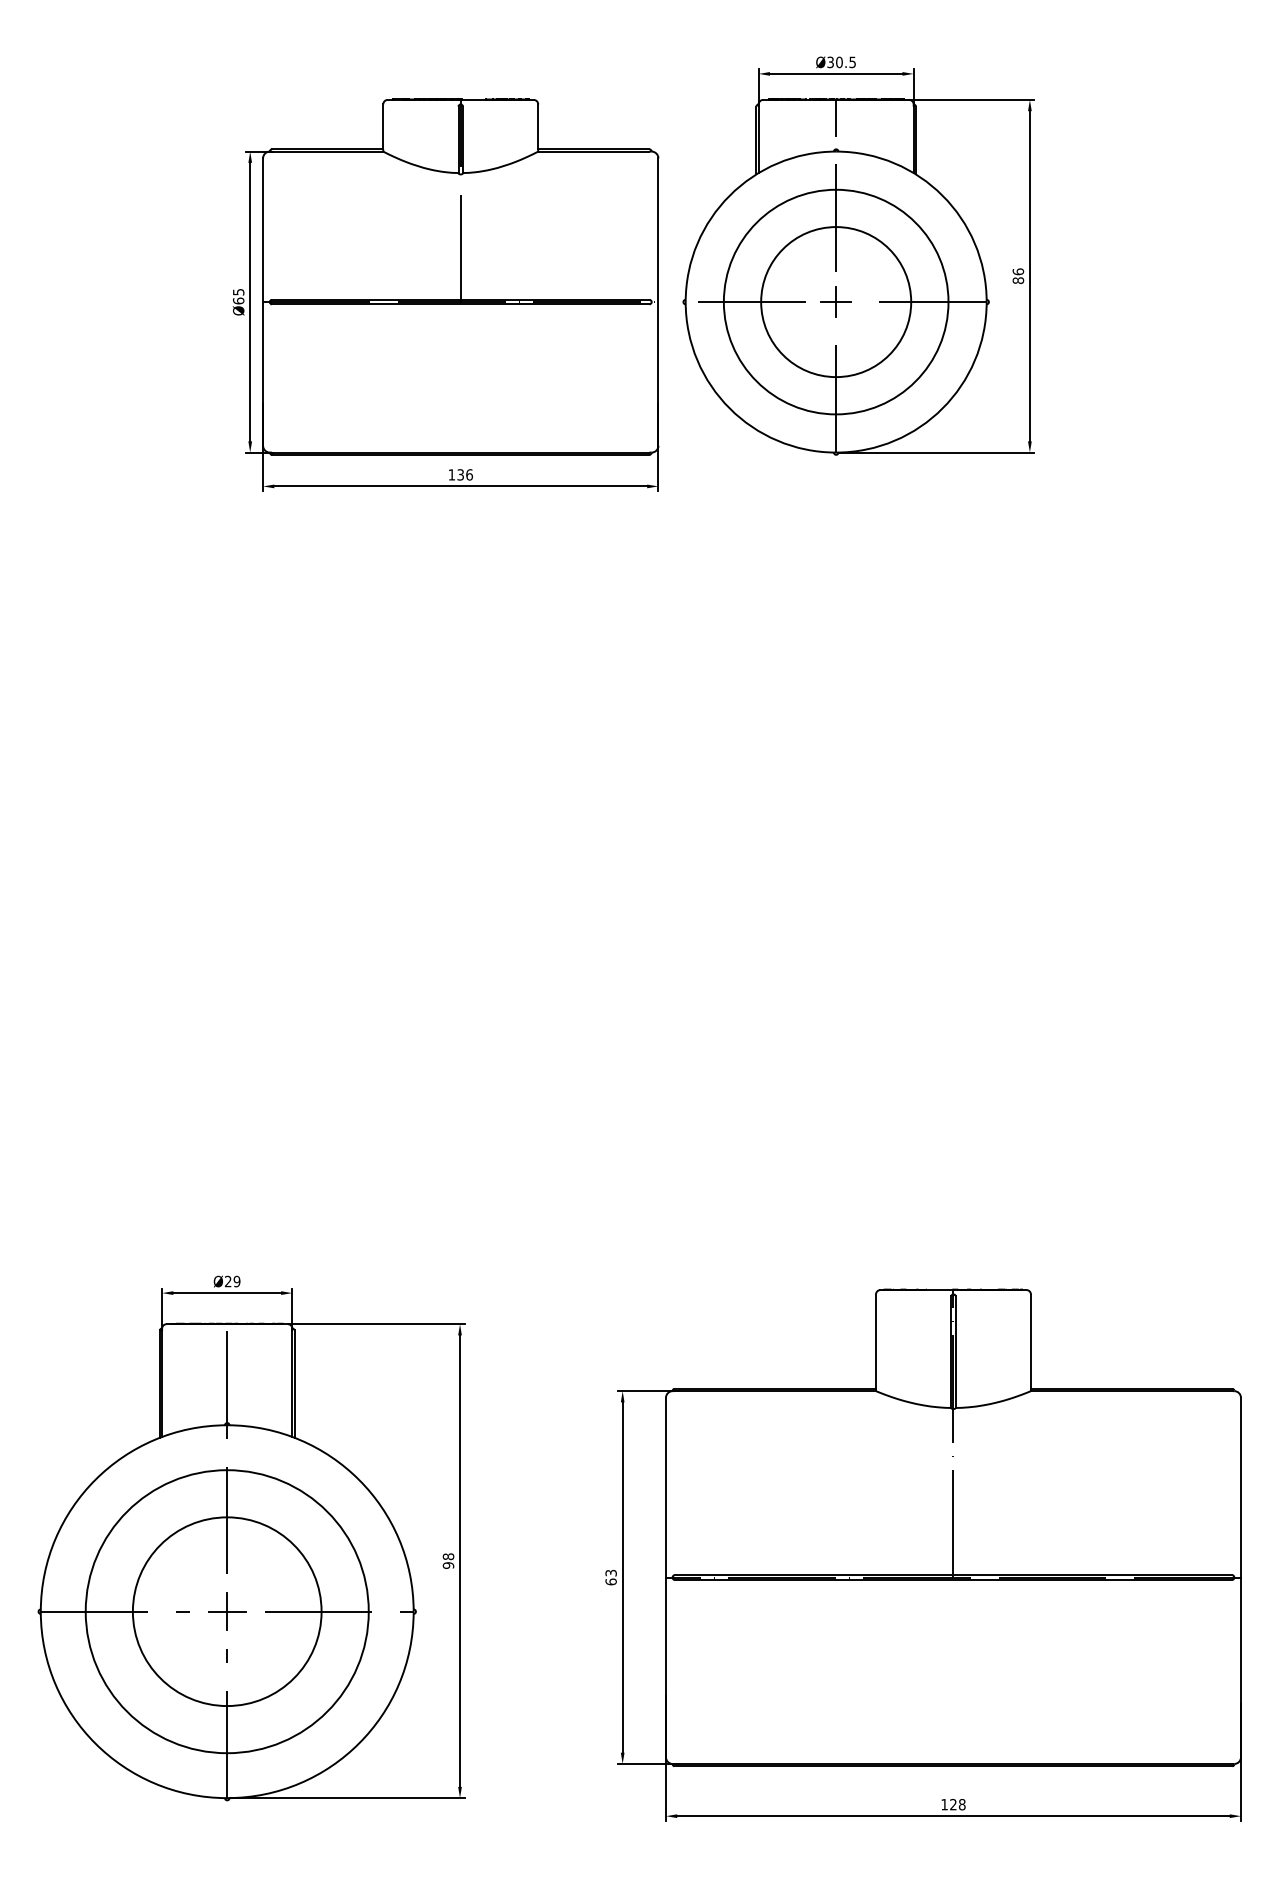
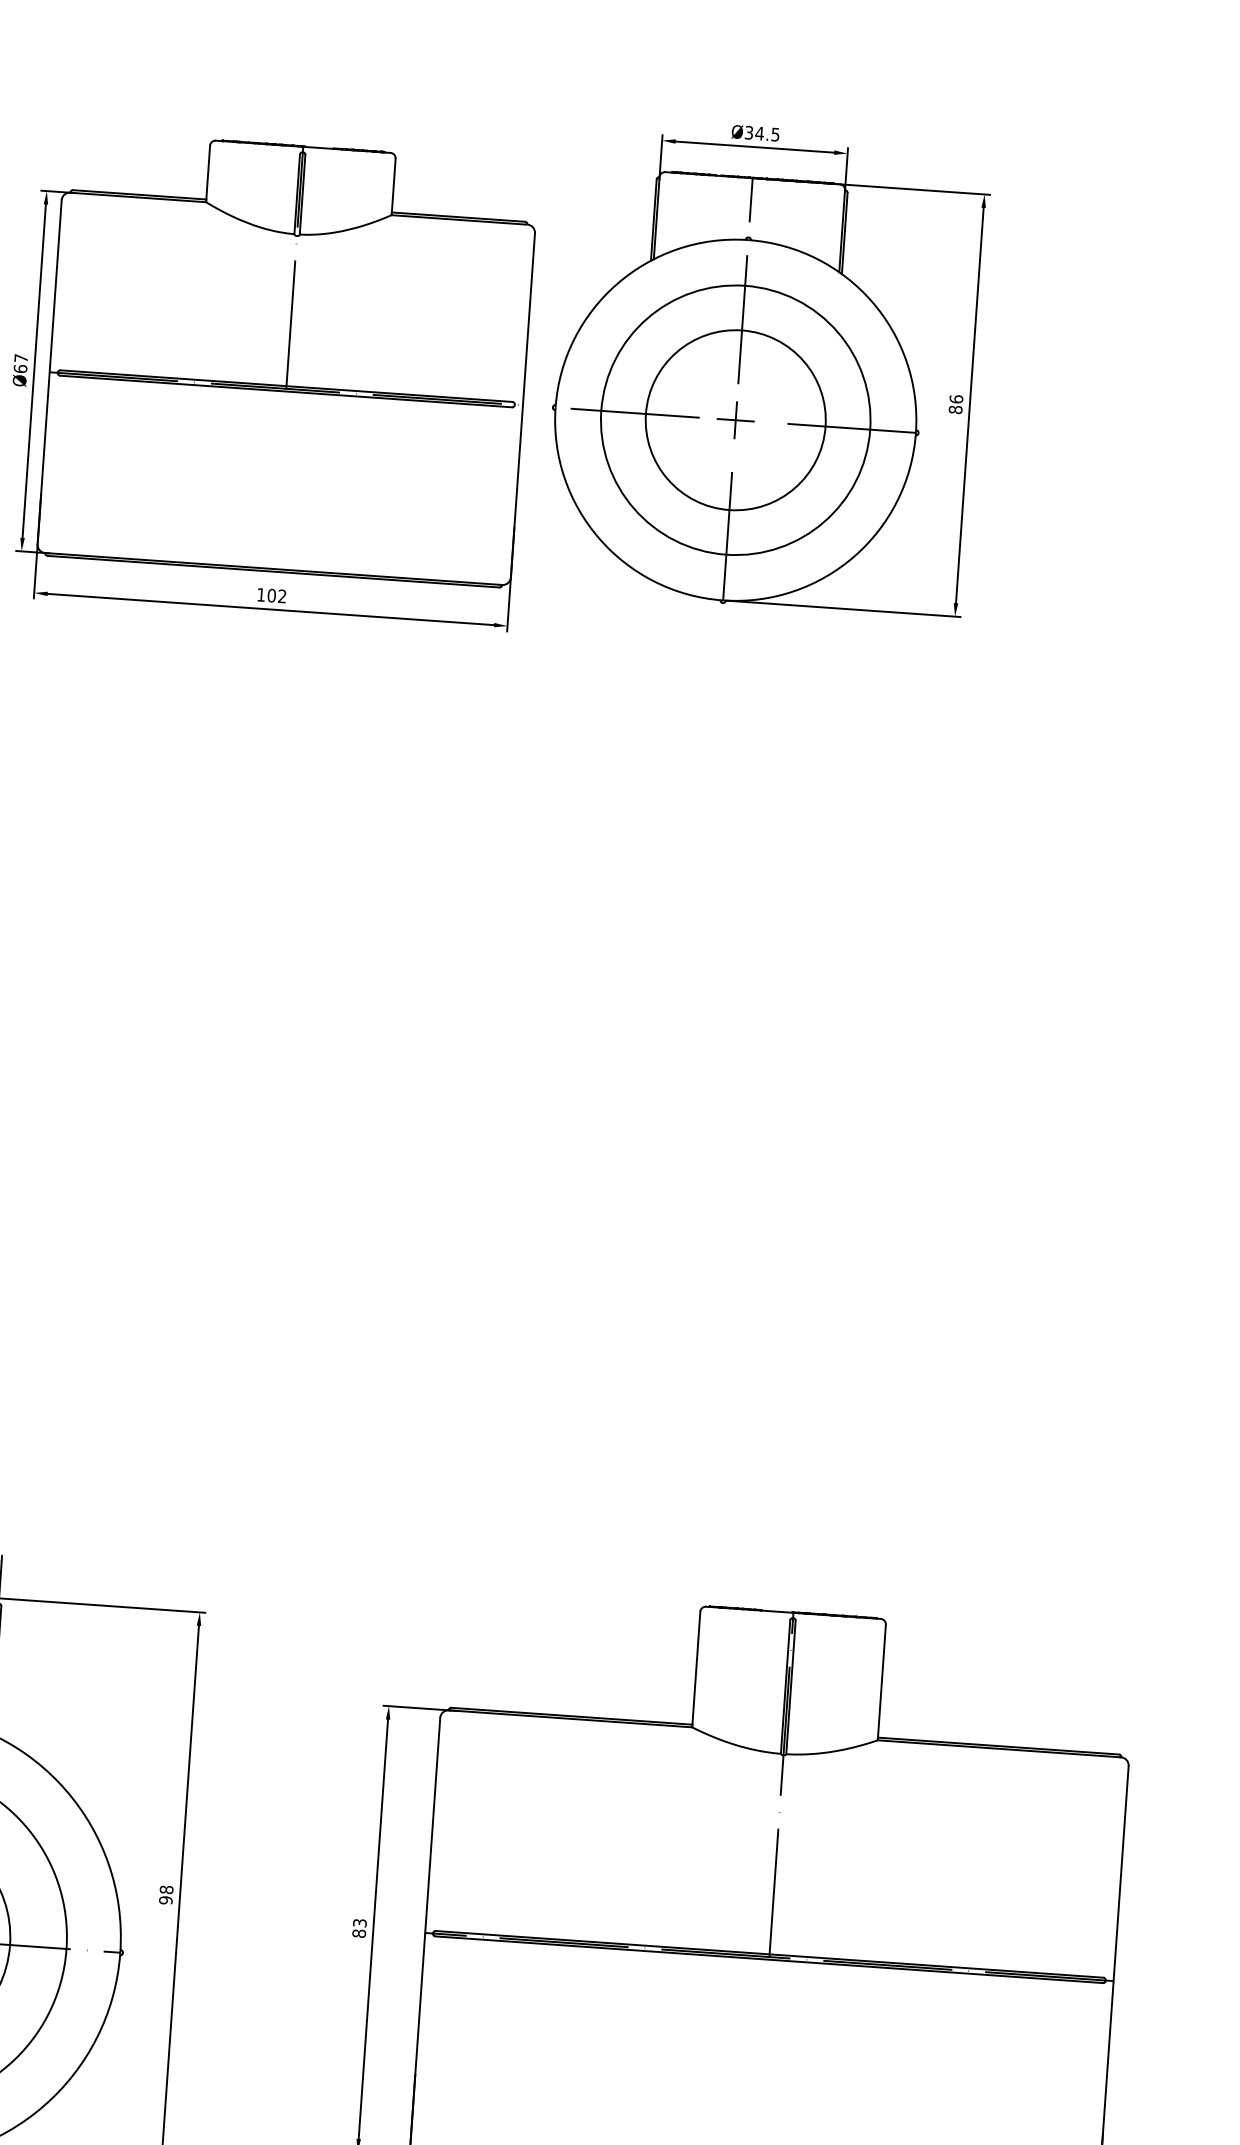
text: (839, 62) -> (759, 133), Ø30.5 -> Ø34.5
text: (238, 292) -> (21, 358), Ø65 -> Ø67
text: (464, 474) -> (276, 595), 136 -> 102
text: (610, 1581) -> (358, 1933), 63 -> 83

